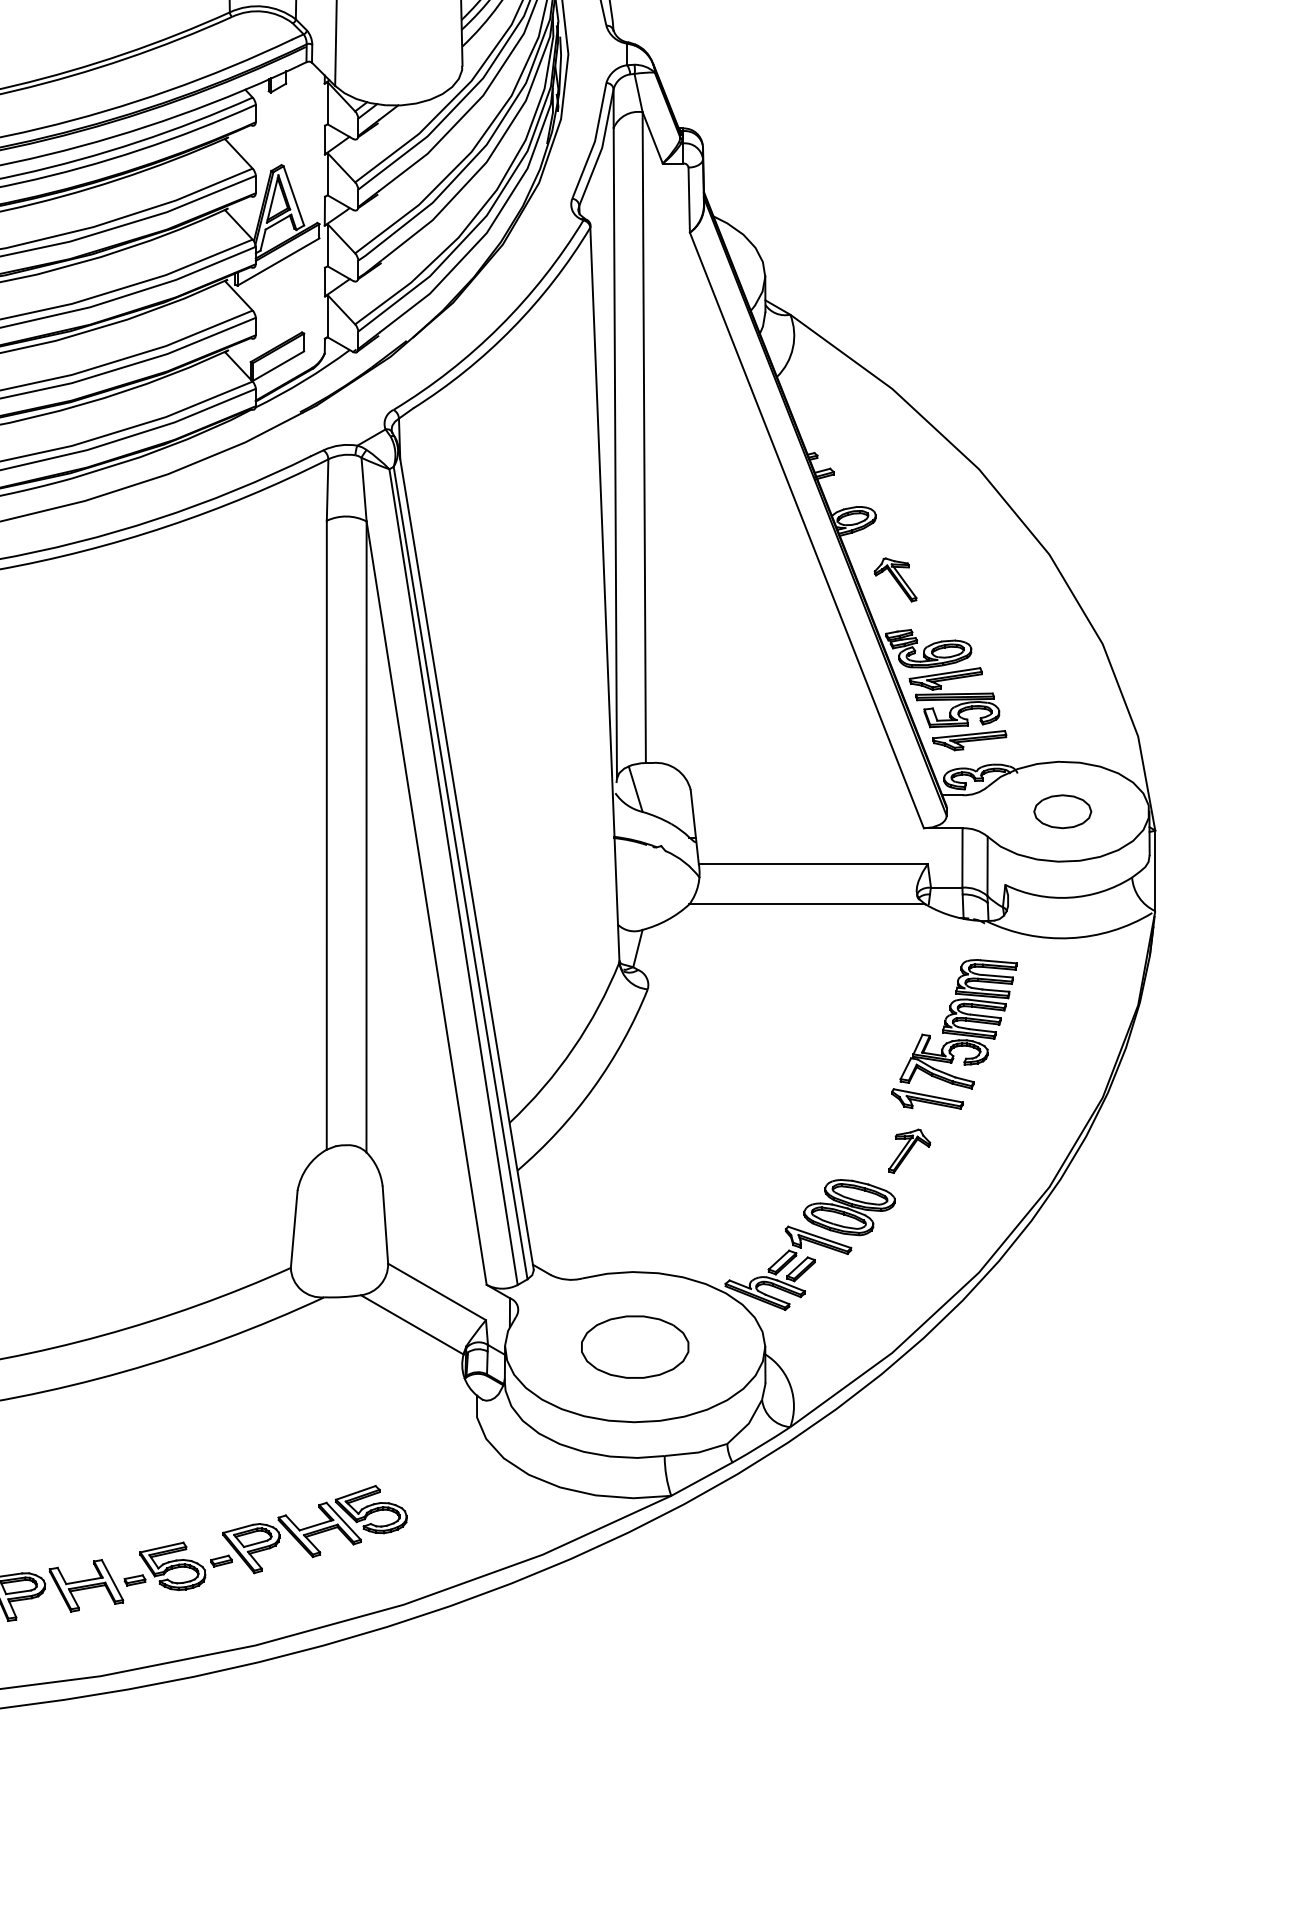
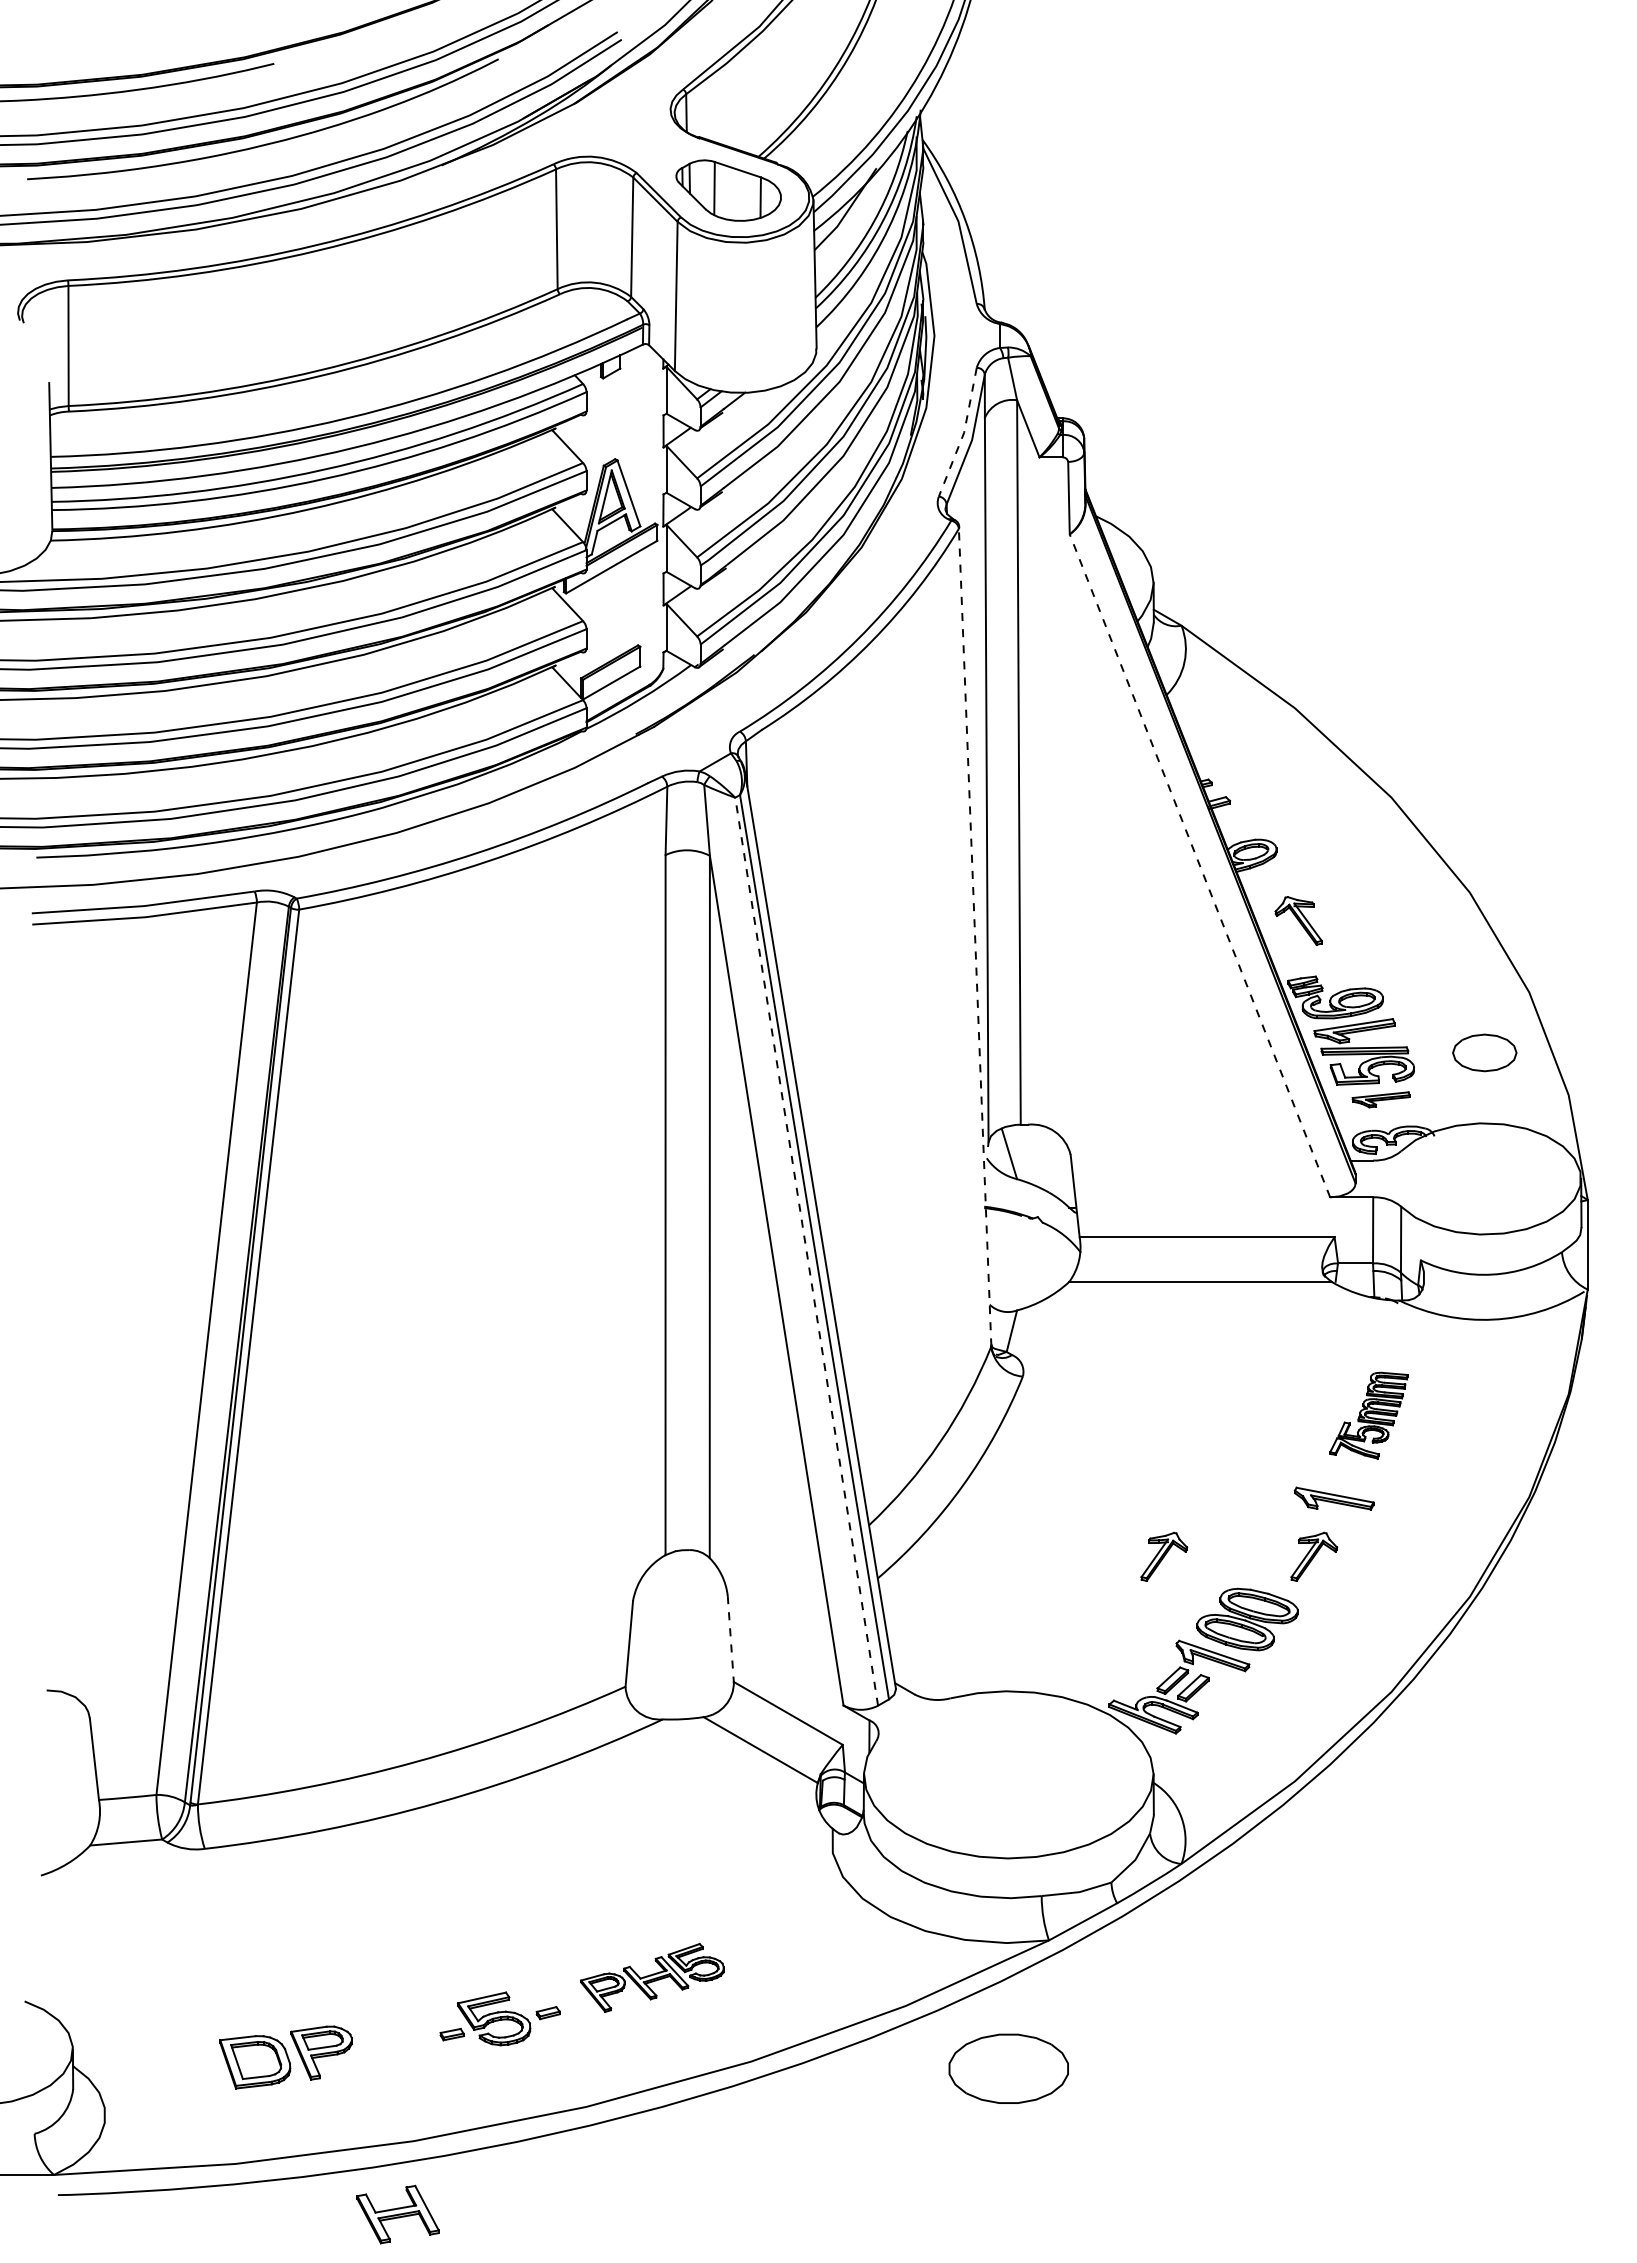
line: (594, 142) -> (963, 433), solid -> dashed
line: (806, 530) -> (1199, 865), solid -> dashed
line: (605, 594) -> (975, 937), solid -> dashed
part: (969, 740) -> (1380, 1099), size x0.7
part: (1062, 811) -> (1484, 1052), moved
line: (453, 876) -> (806, 1251), solid -> dashed
part: (958, 1024) -> (1368, 1415), size x0.6
part: (775, 1150) -> (1164, 1556), added
line: (385, 1225) -> (730, 1639), solid -> dashed
part: (634, 1346) -> (1008, 2068), moved
part: (315, 1529) -> (652, 1977), size x0.7
part: (85, 1585) -> (397, 2214), moved

